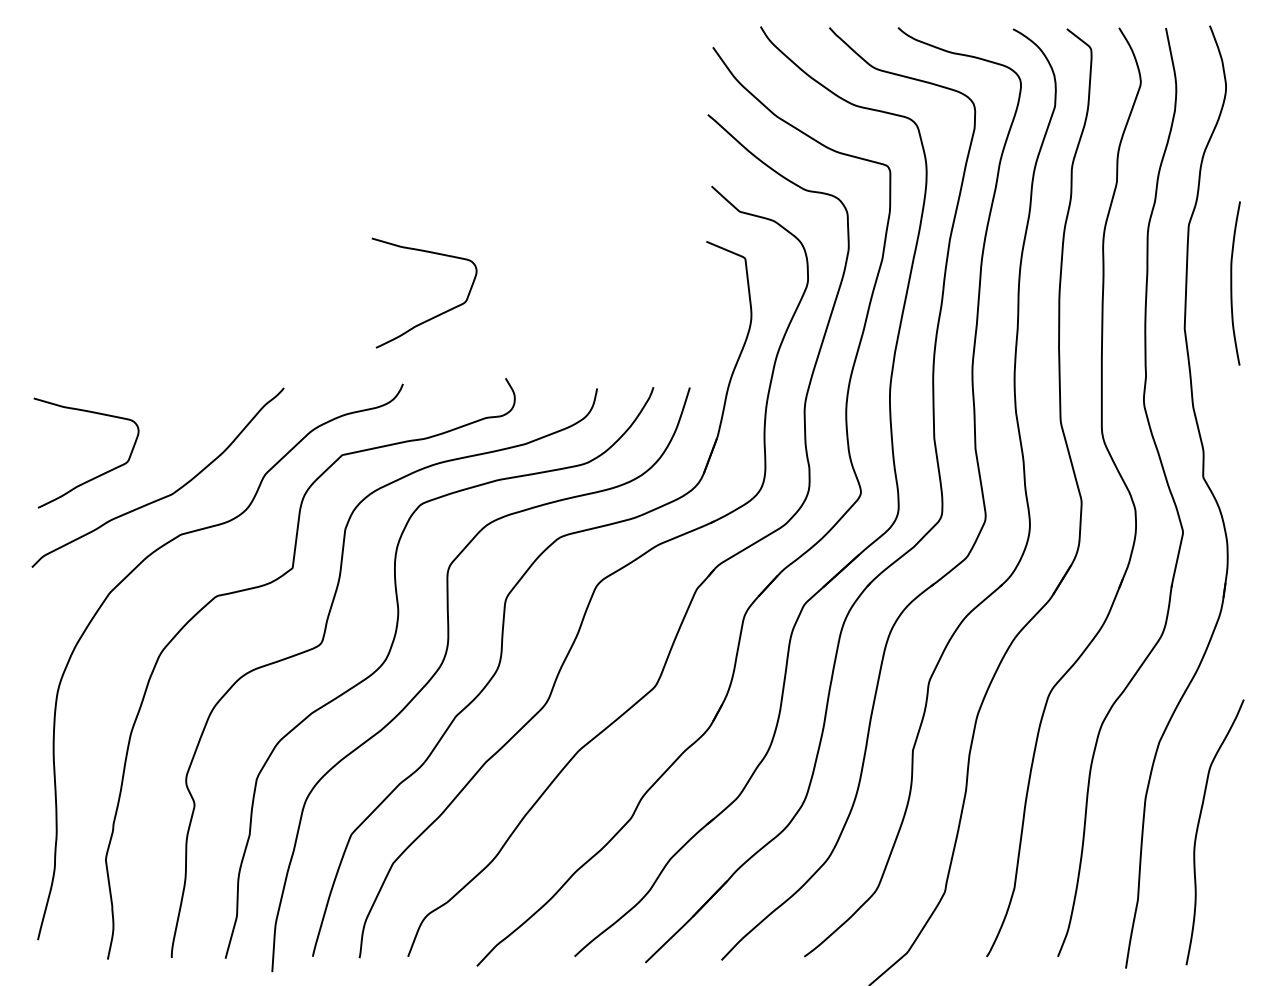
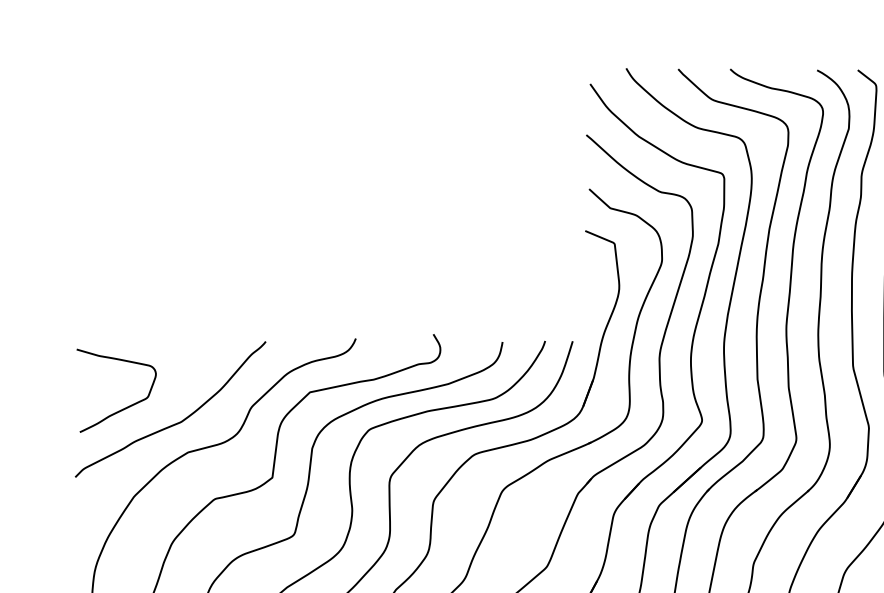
curve: (435, 315) -> (380, 286), removed

